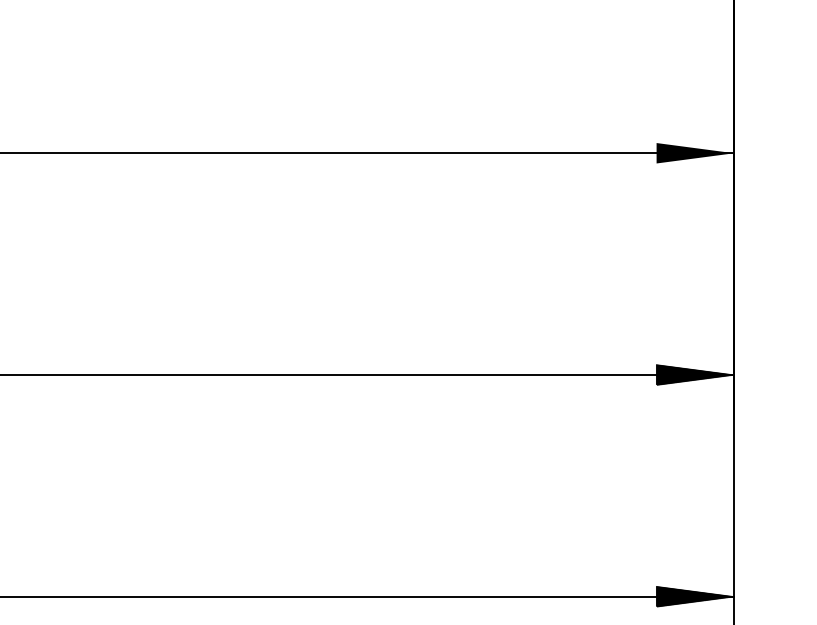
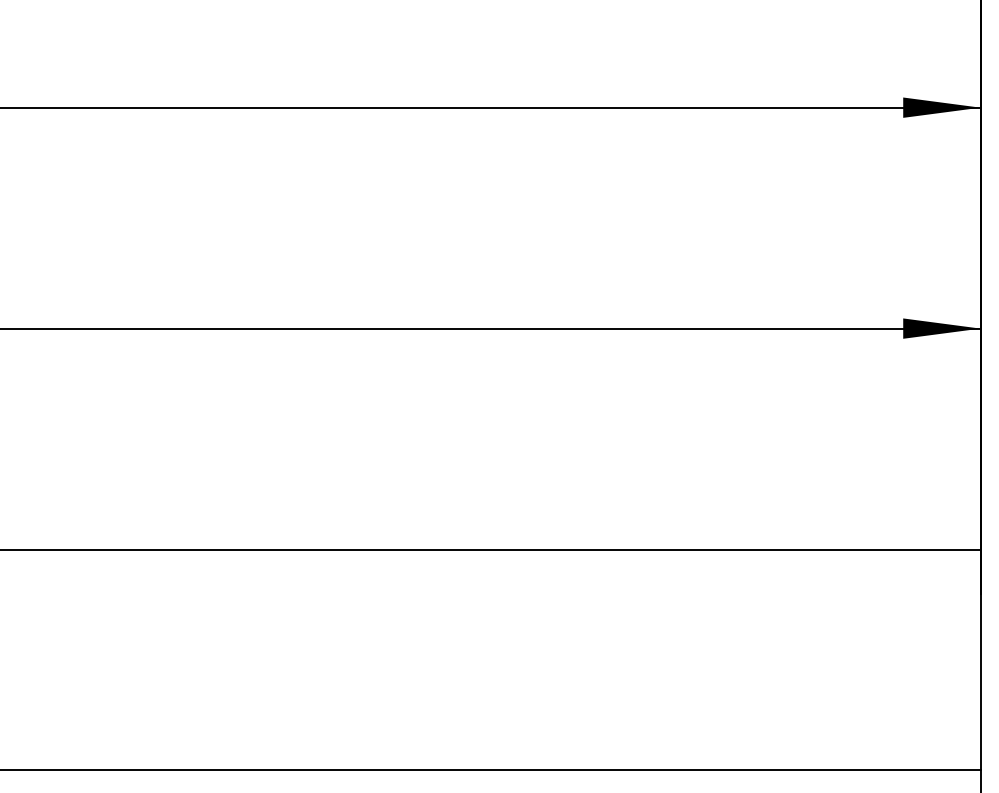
hatch: (695, 374) -> (941, 549), removed
hatch: (695, 596) -> (941, 770), removed

